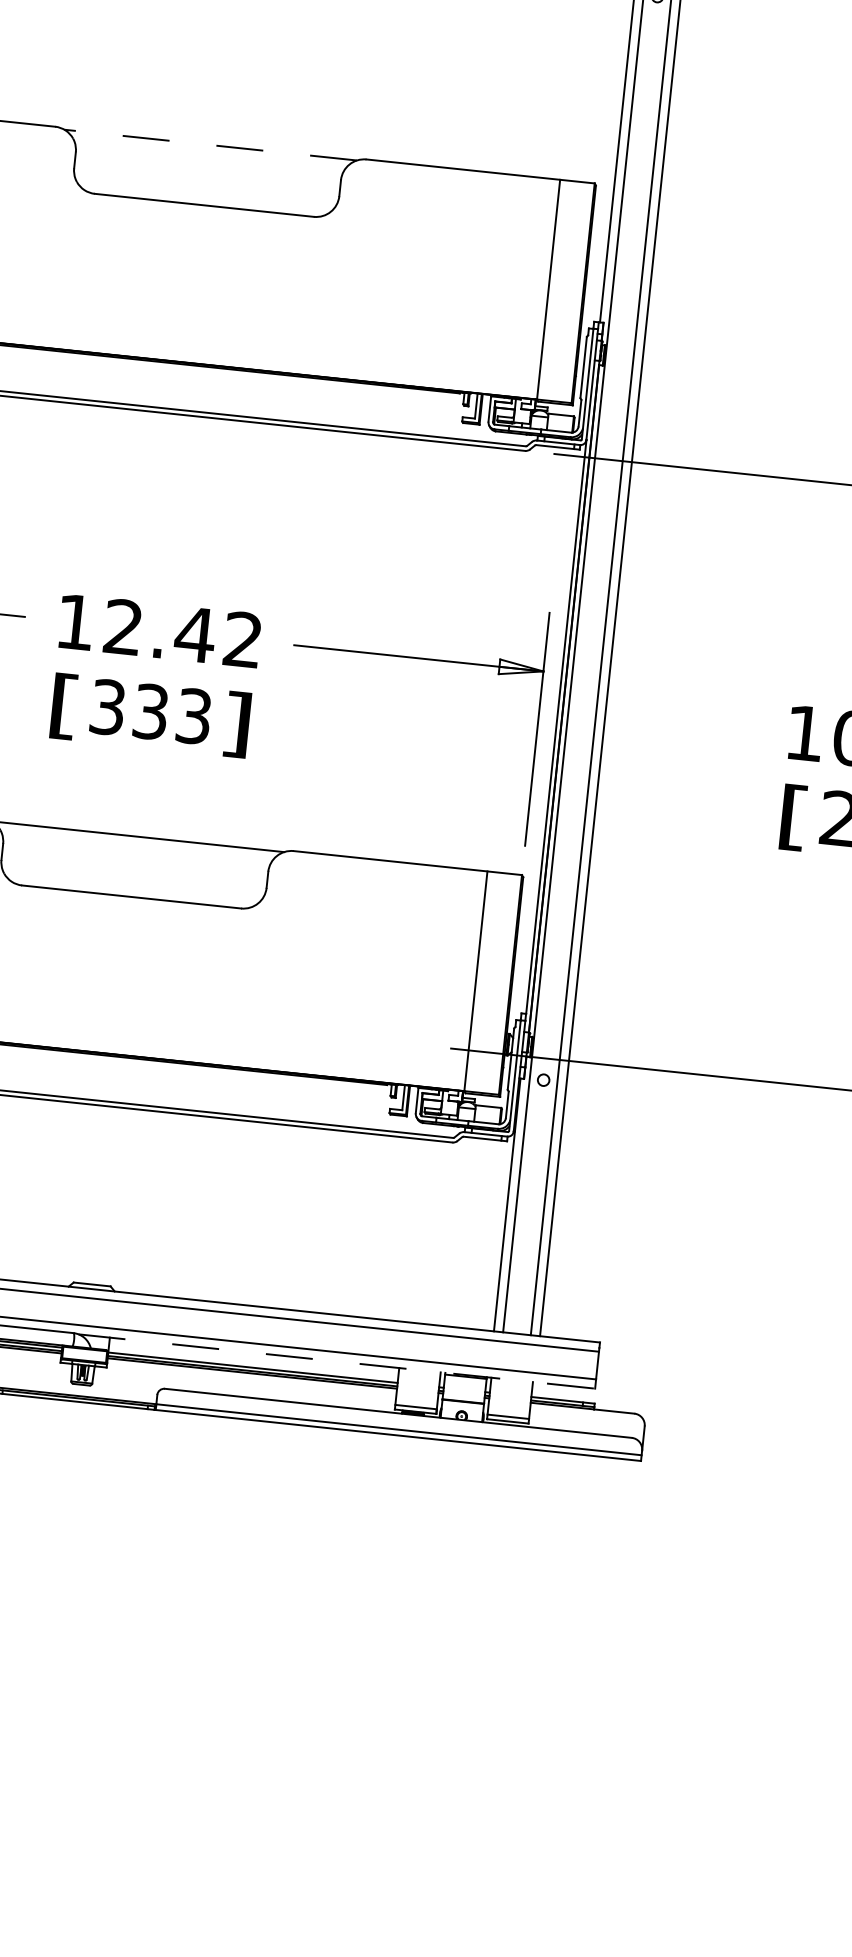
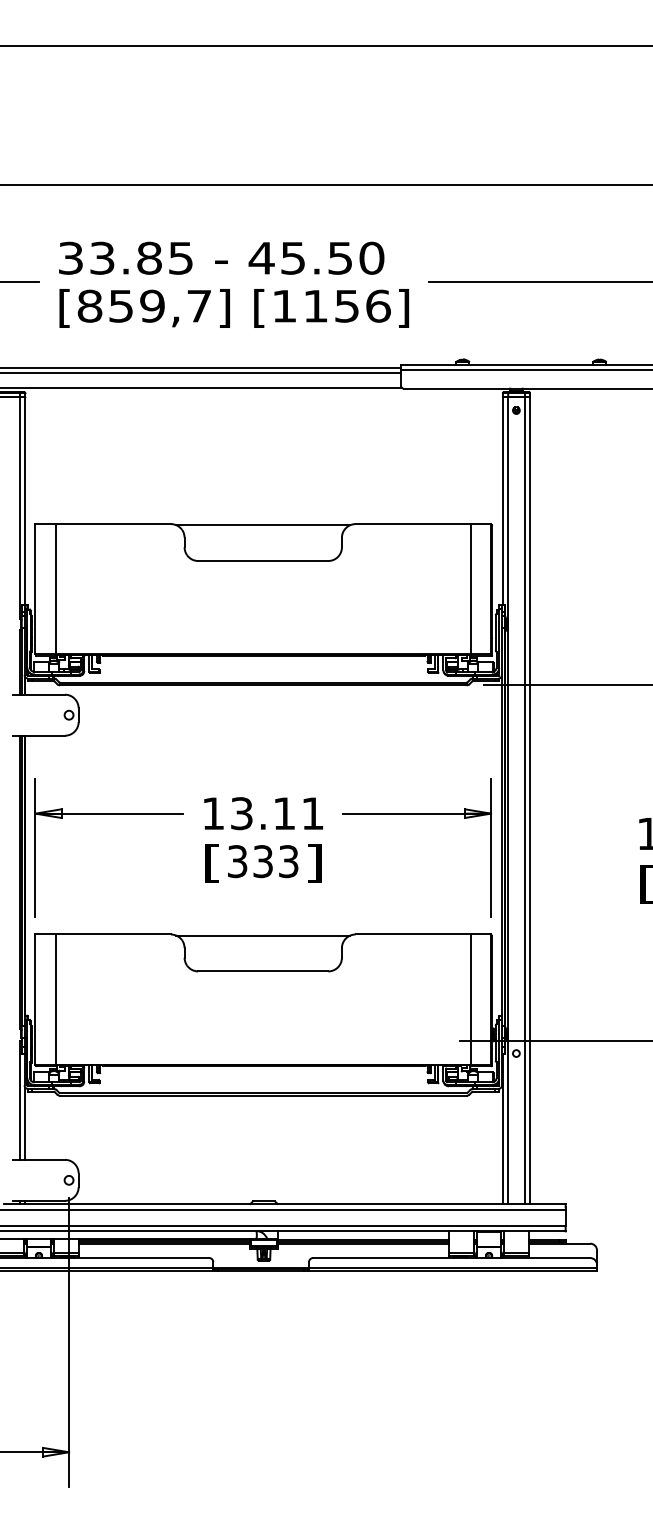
line: (210, 145) -> (263, 525), dashed -> solid
text: (183, 633) -> (277, 813), 12.42 -> 13.11
line: (337, 1361) -> (412, 1231), dashed -> solid

